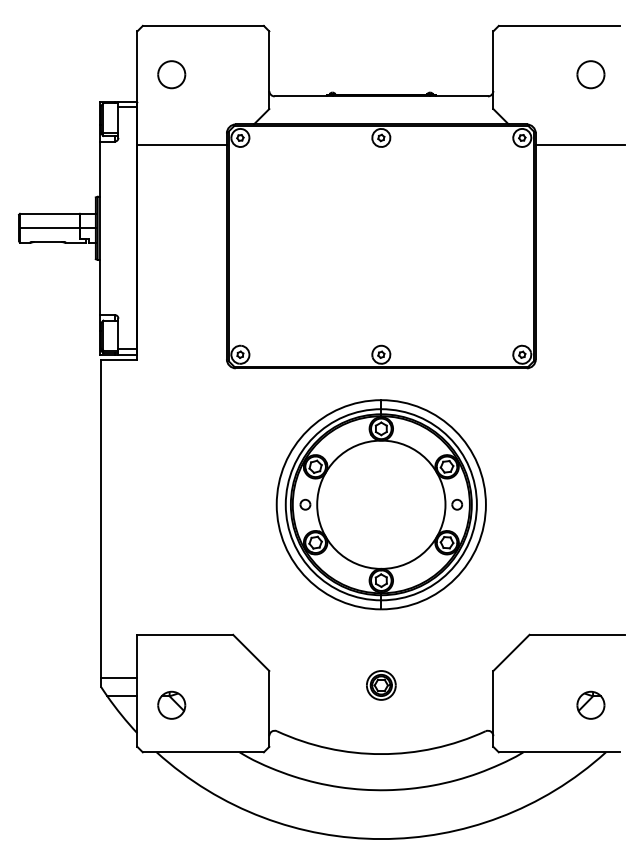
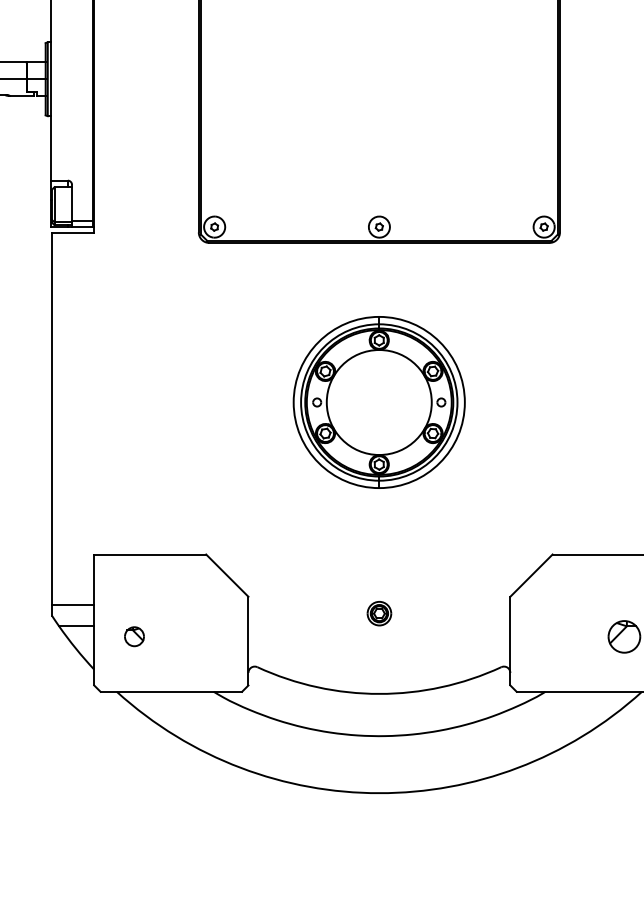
part: (380, 504) -> (378, 402), size x0.7
part: (381, 685) -> (379, 613), size x0.7
part: (171, 704) -> (134, 635), size x0.6

